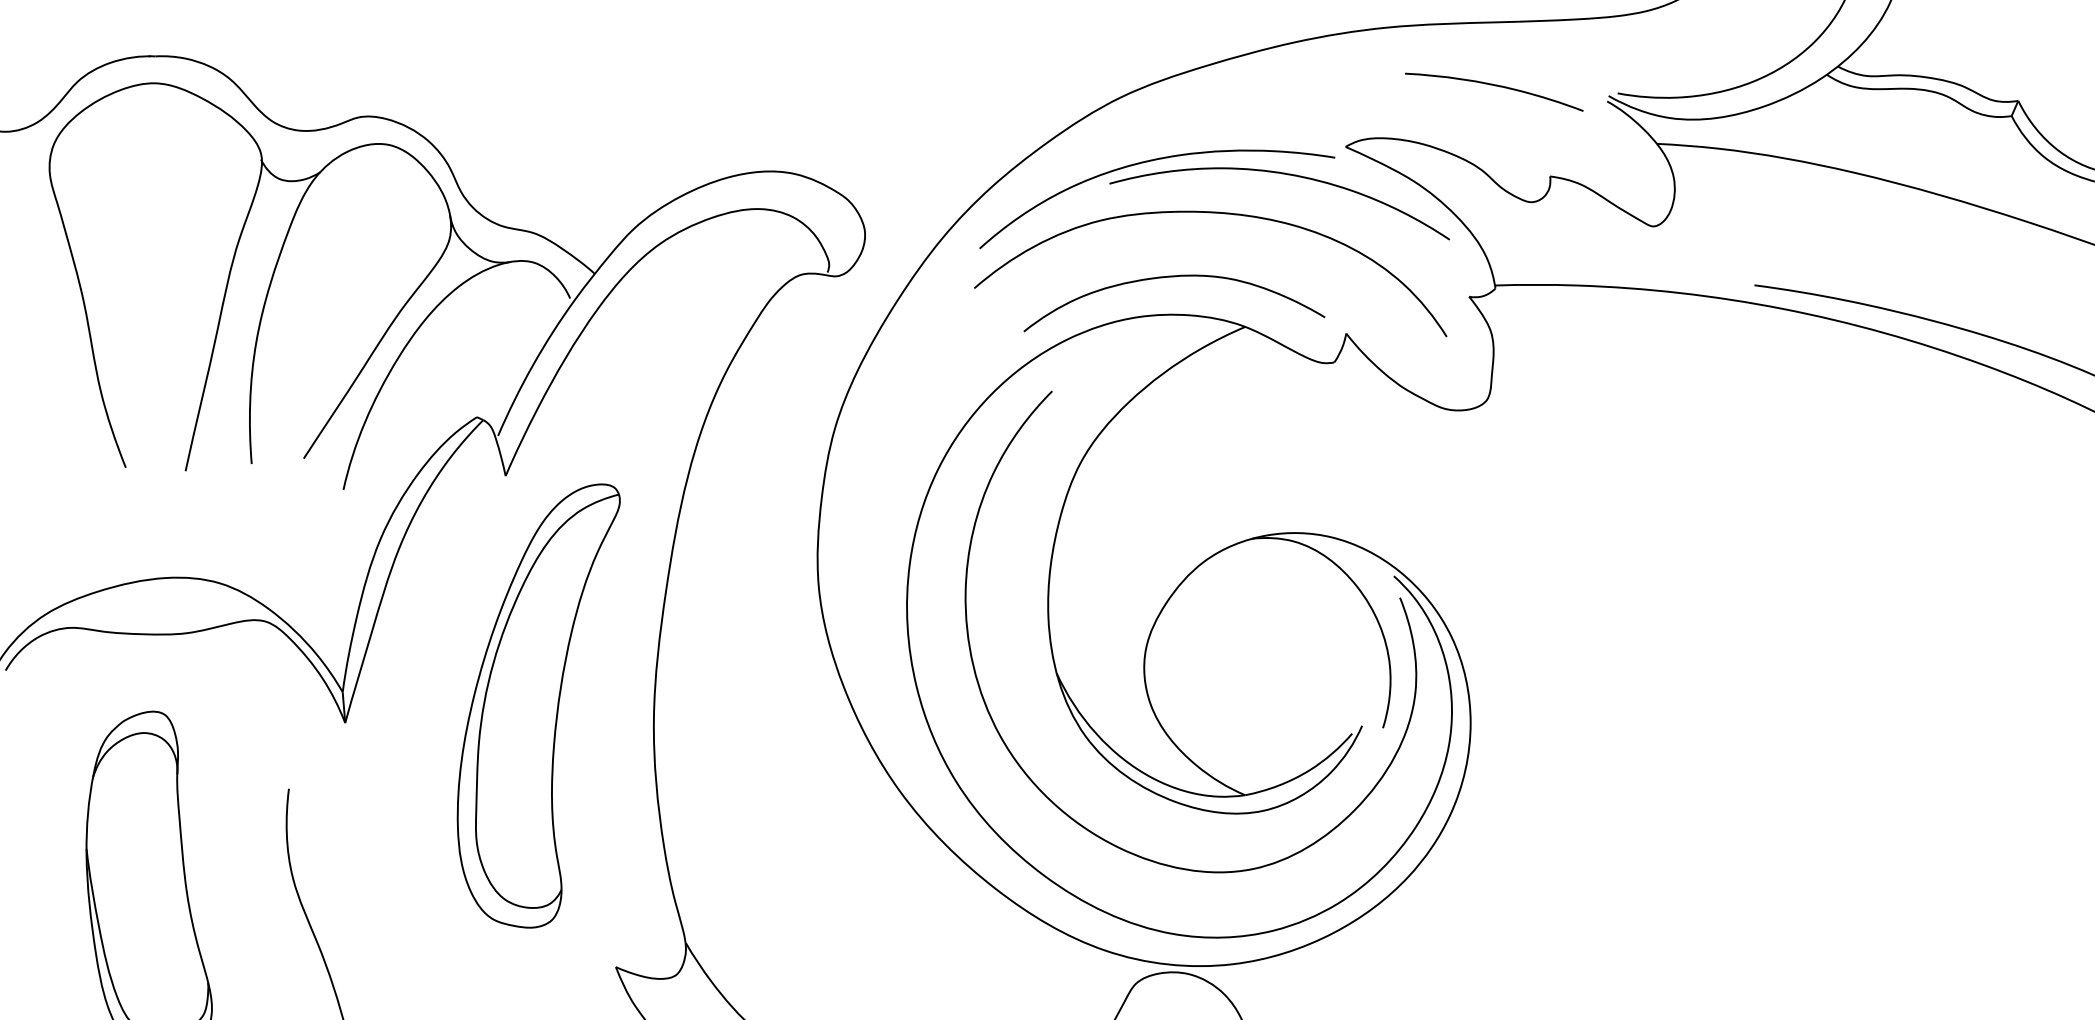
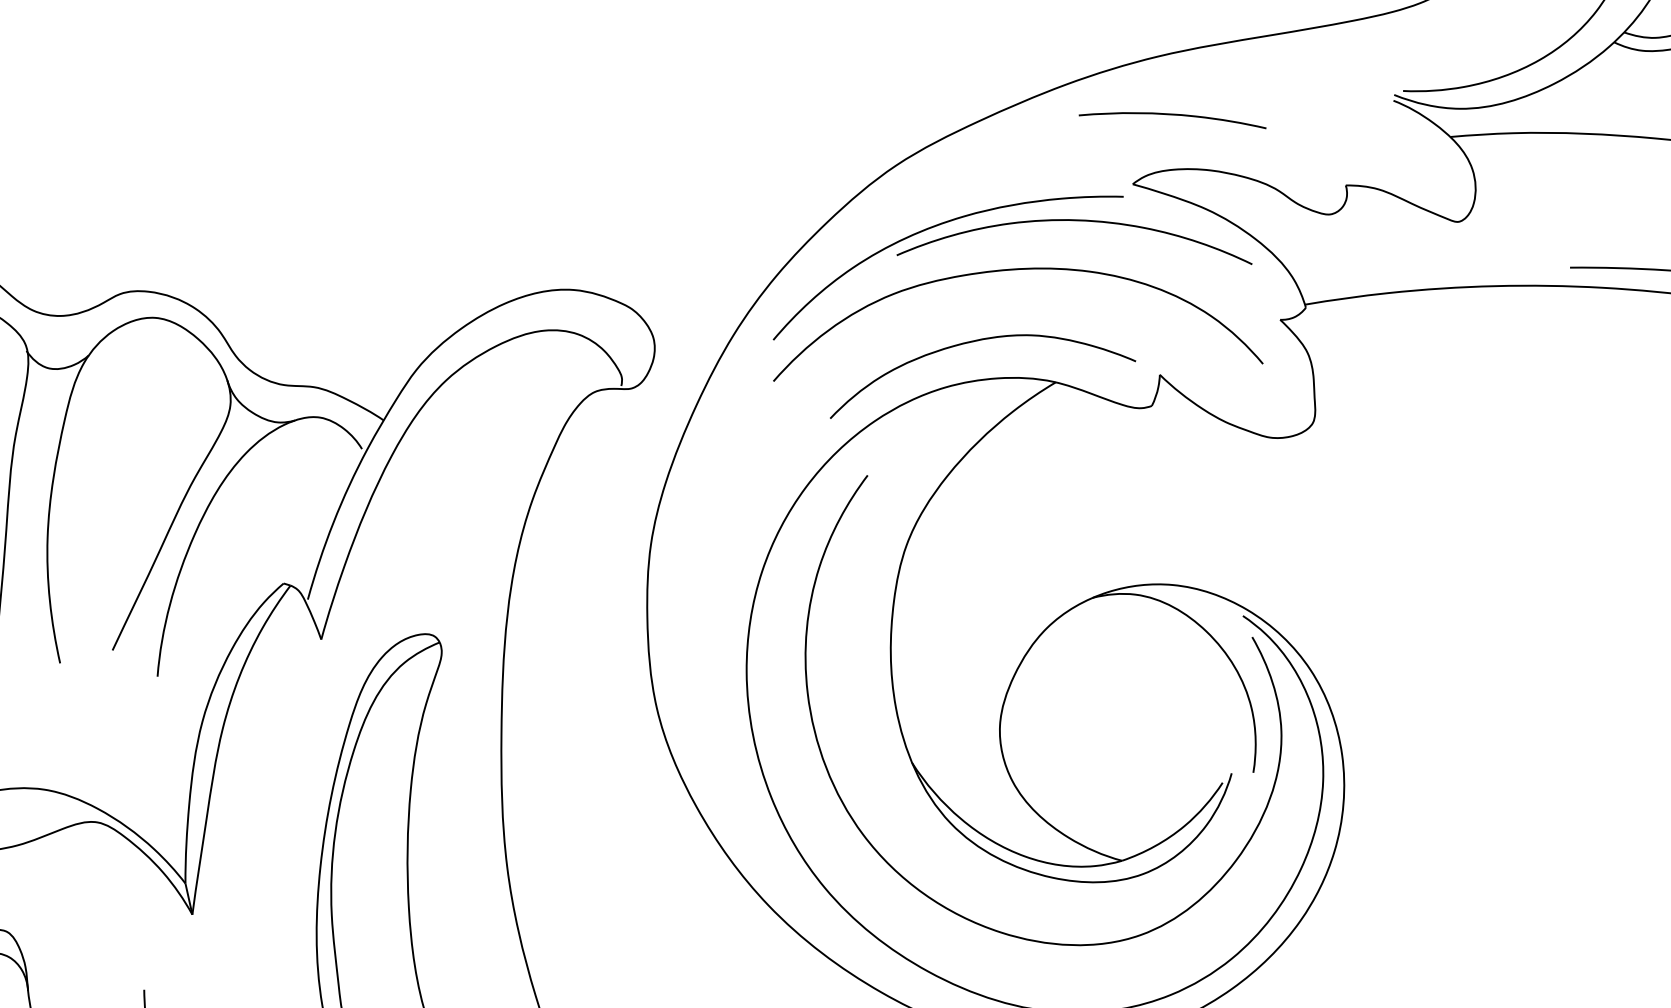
curve: (1495, 86) -> (1173, 115), moved

